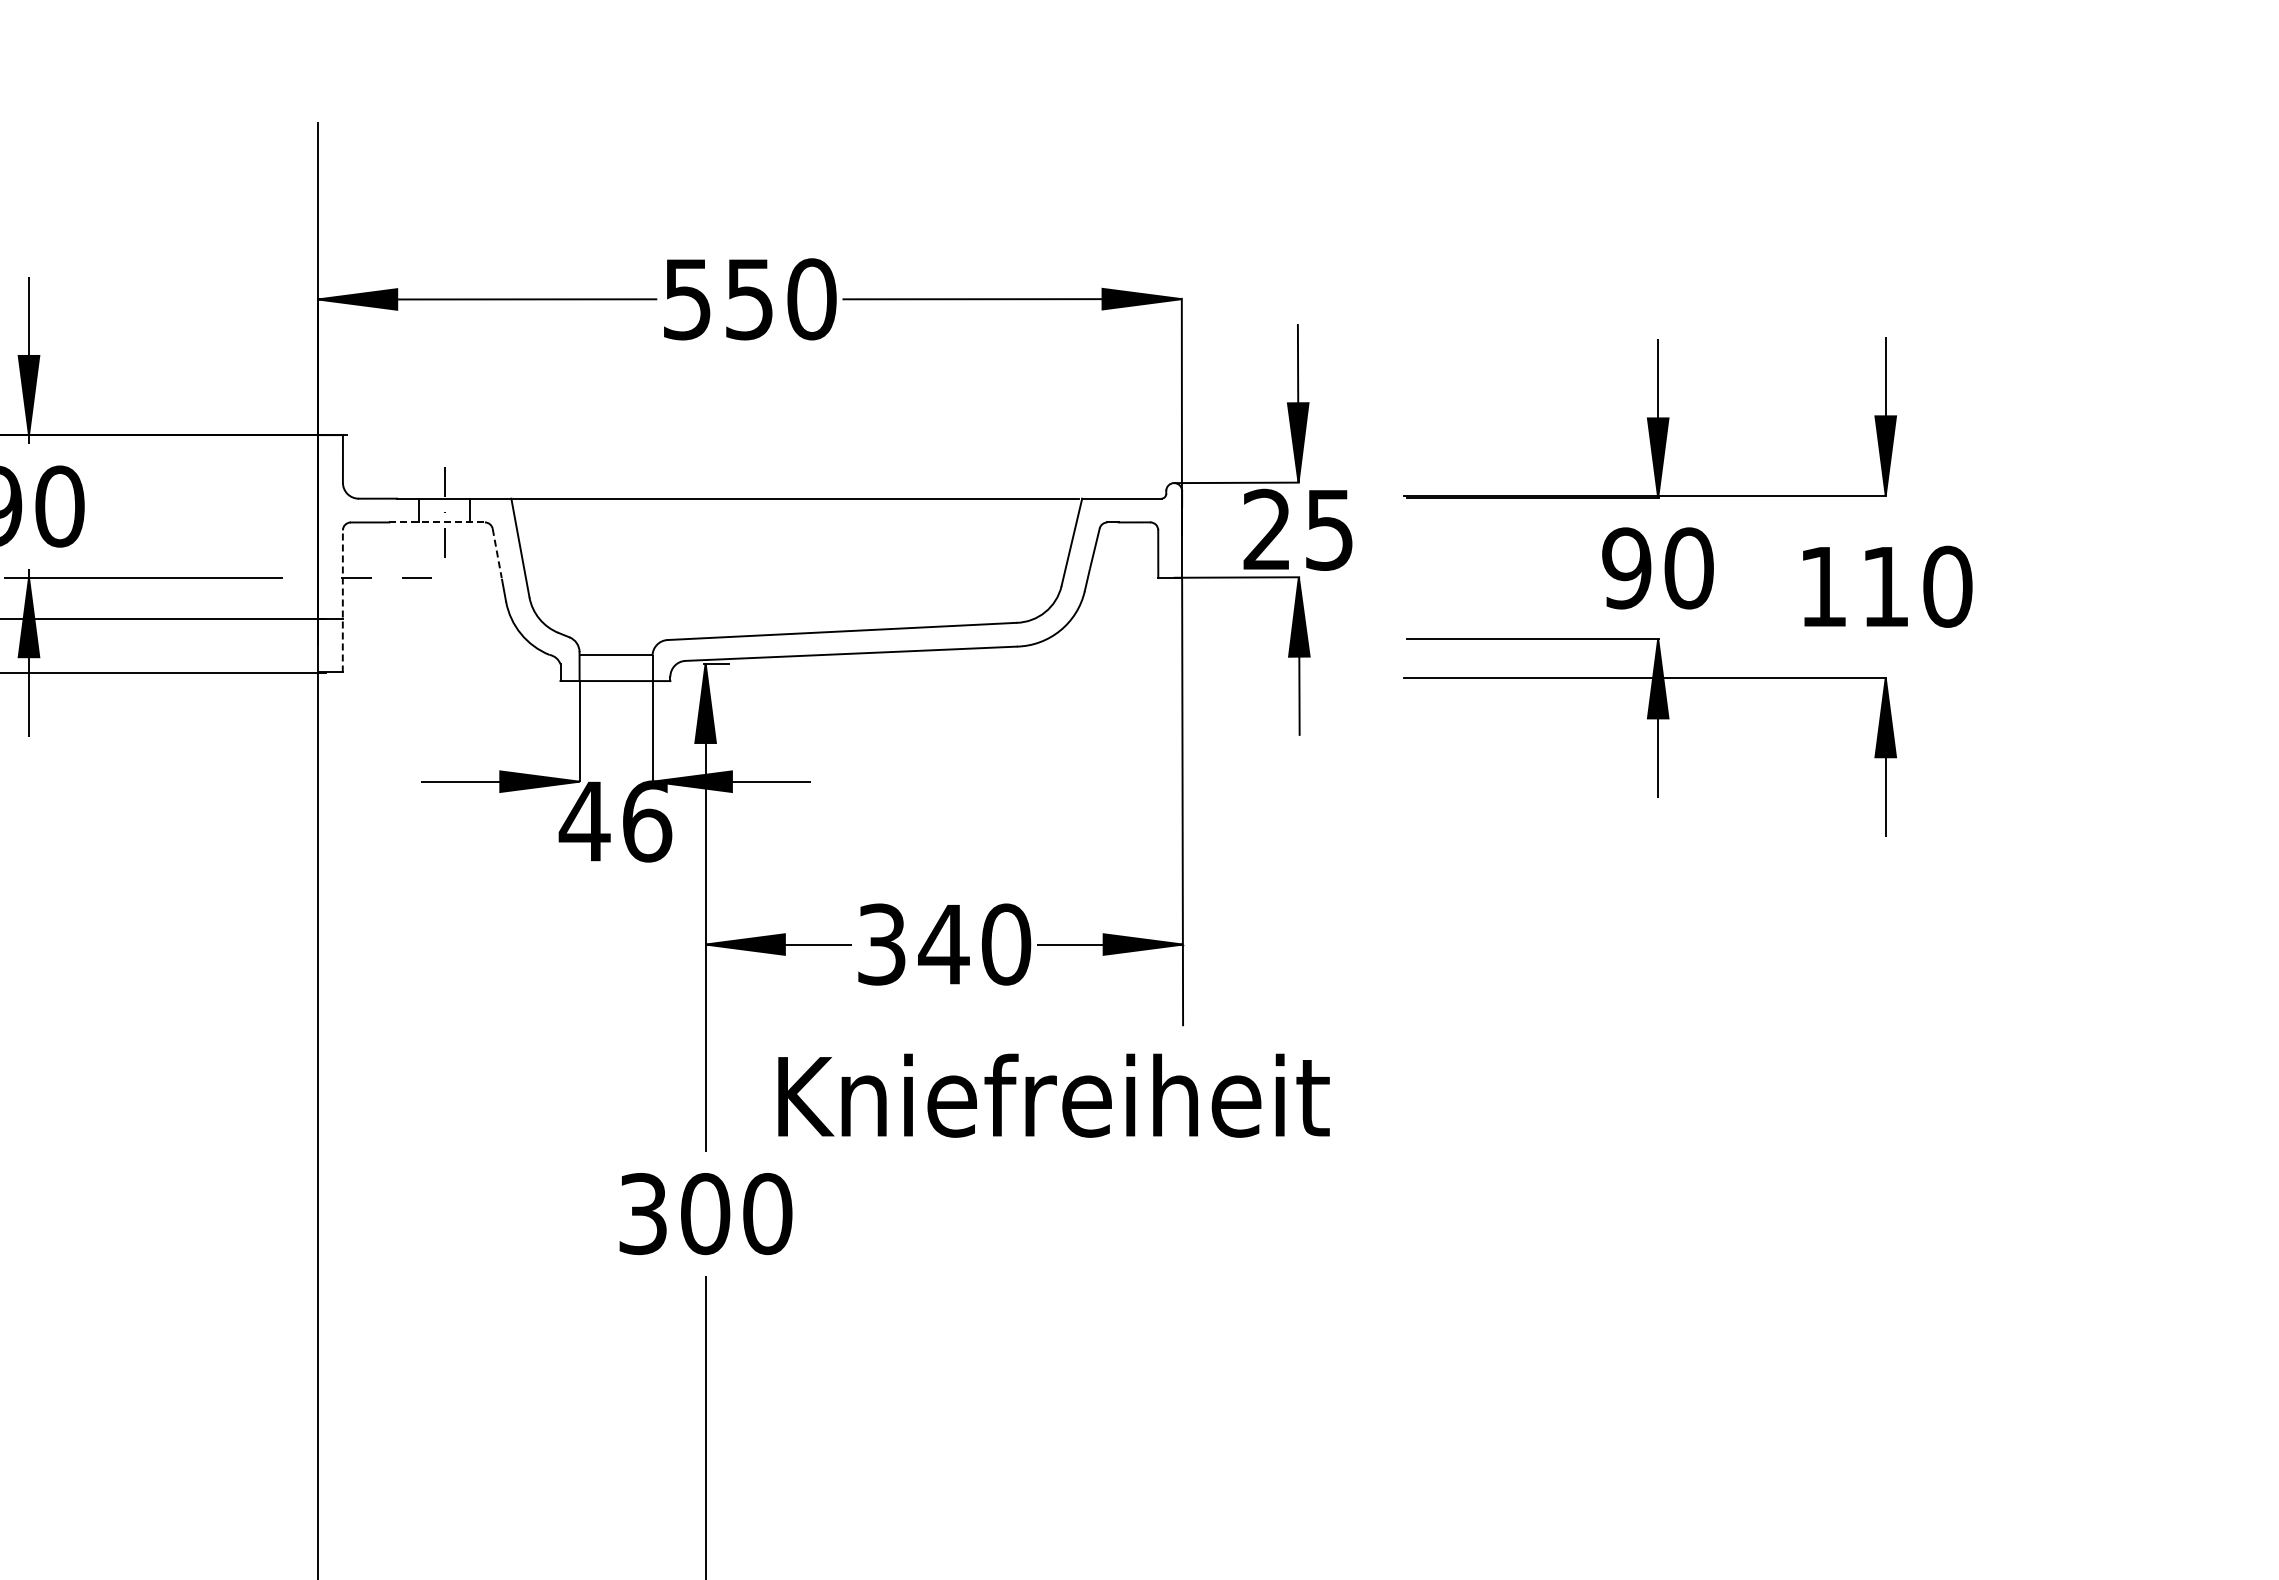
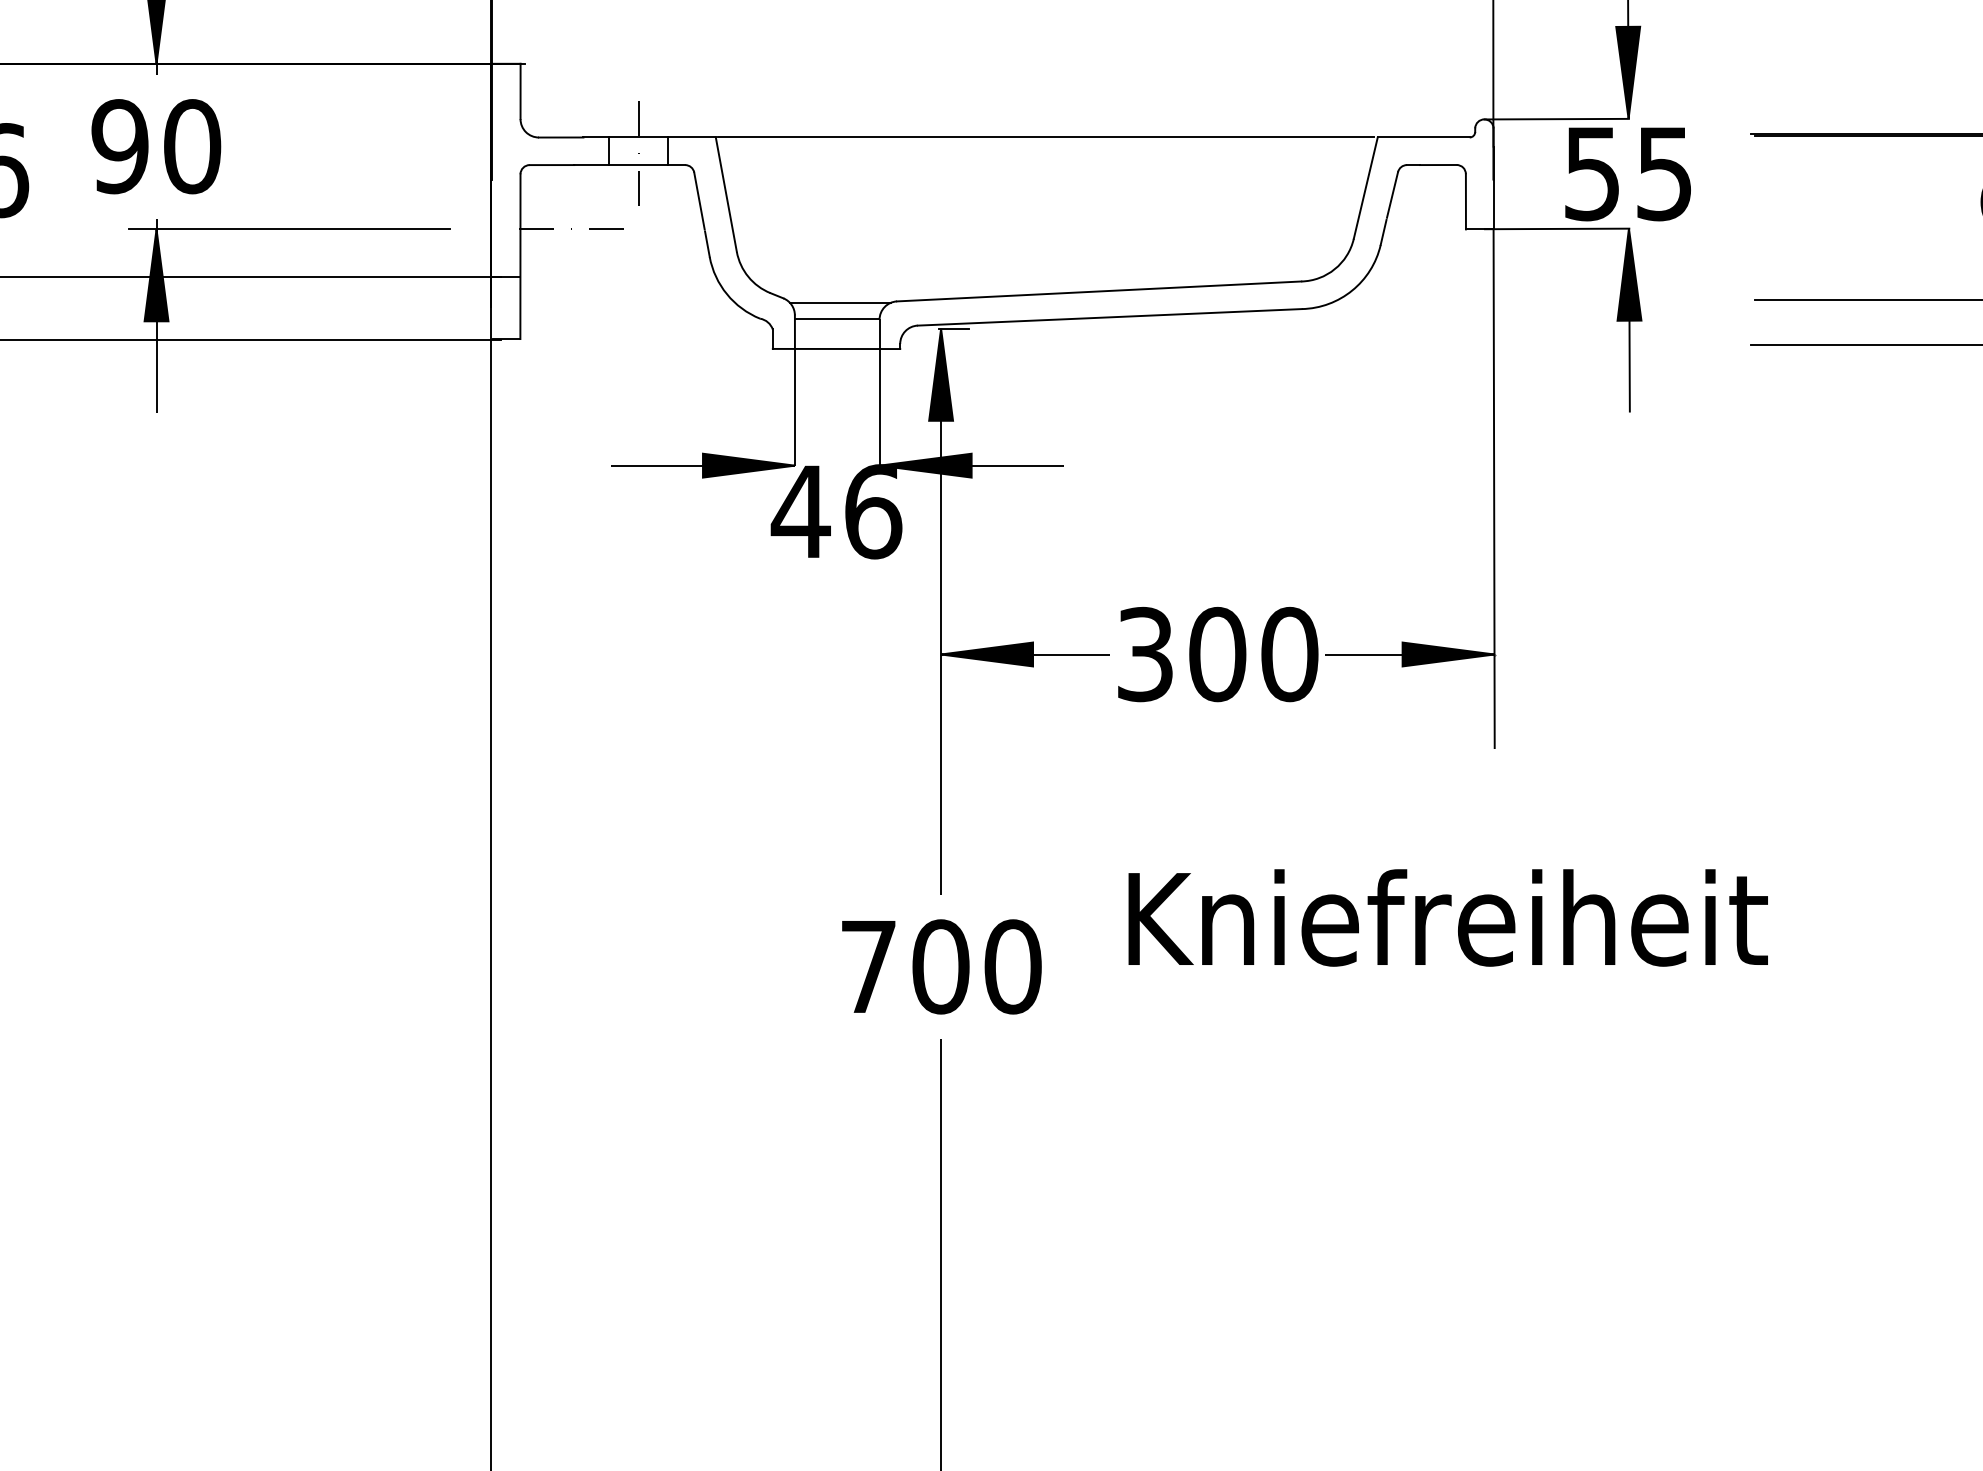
line: (437, 522) -> (630, 165), dashed -> solid
text: (1266, 529) -> (1591, 173), 25 -> 55
line: (497, 553) -> (699, 201), dashed -> solid
line: (342, 600) -> (520, 255), dashed -> solid
line: (618, 641) -> (840, 303), added
text: (943, 944) -> (1216, 654), 340 -> 300
text: (1053, 1095) -> (1447, 917), moved
text: (642, 1214) -> (867, 967), 300 -> 700

